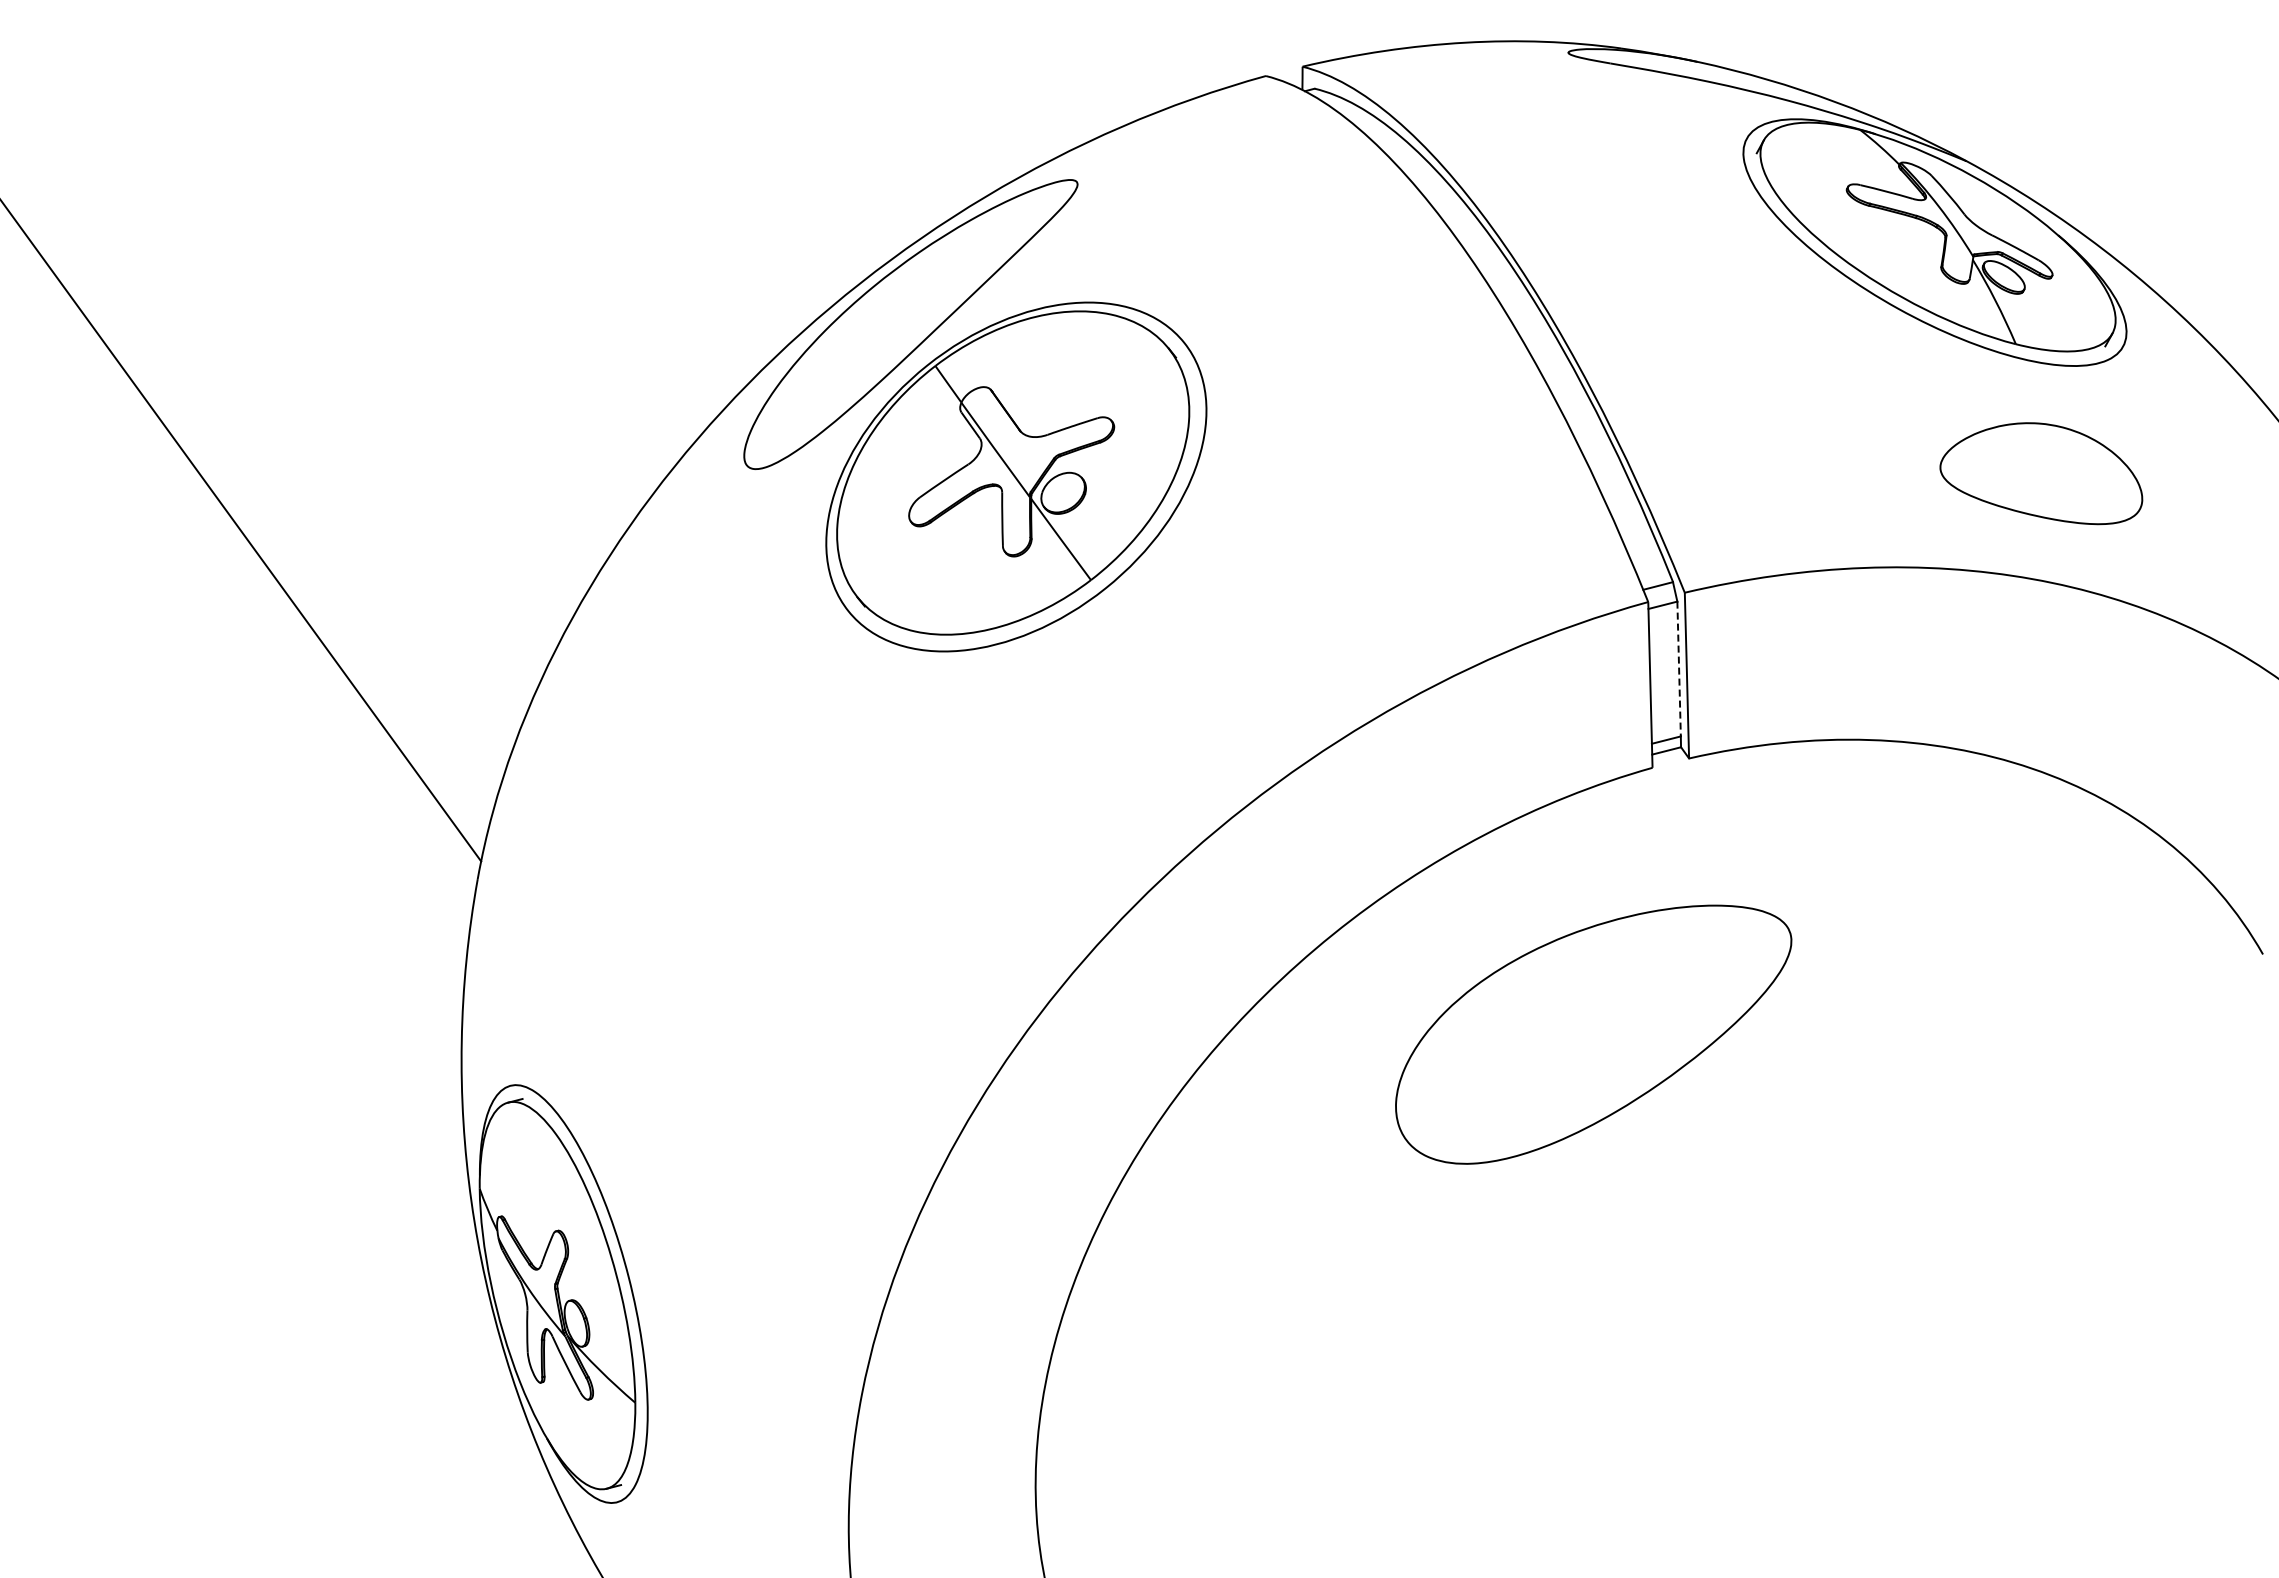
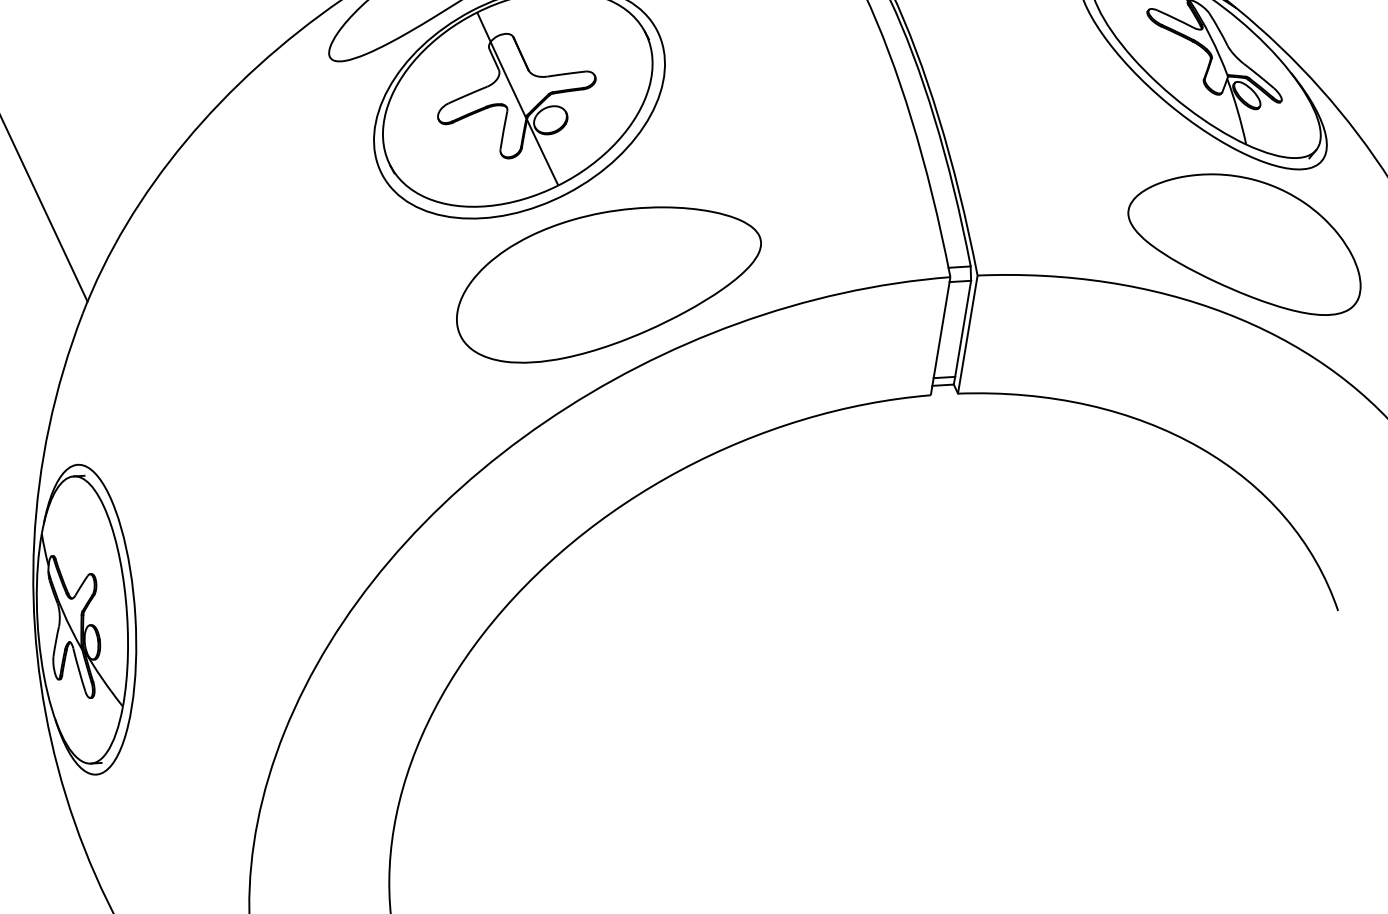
part: (2041, 473) -> (1246, 239), size x1.67
line: (1679, 669) -> (963, 329), dashed -> solid
part: (1593, 1034) -> (607, 286), moved

